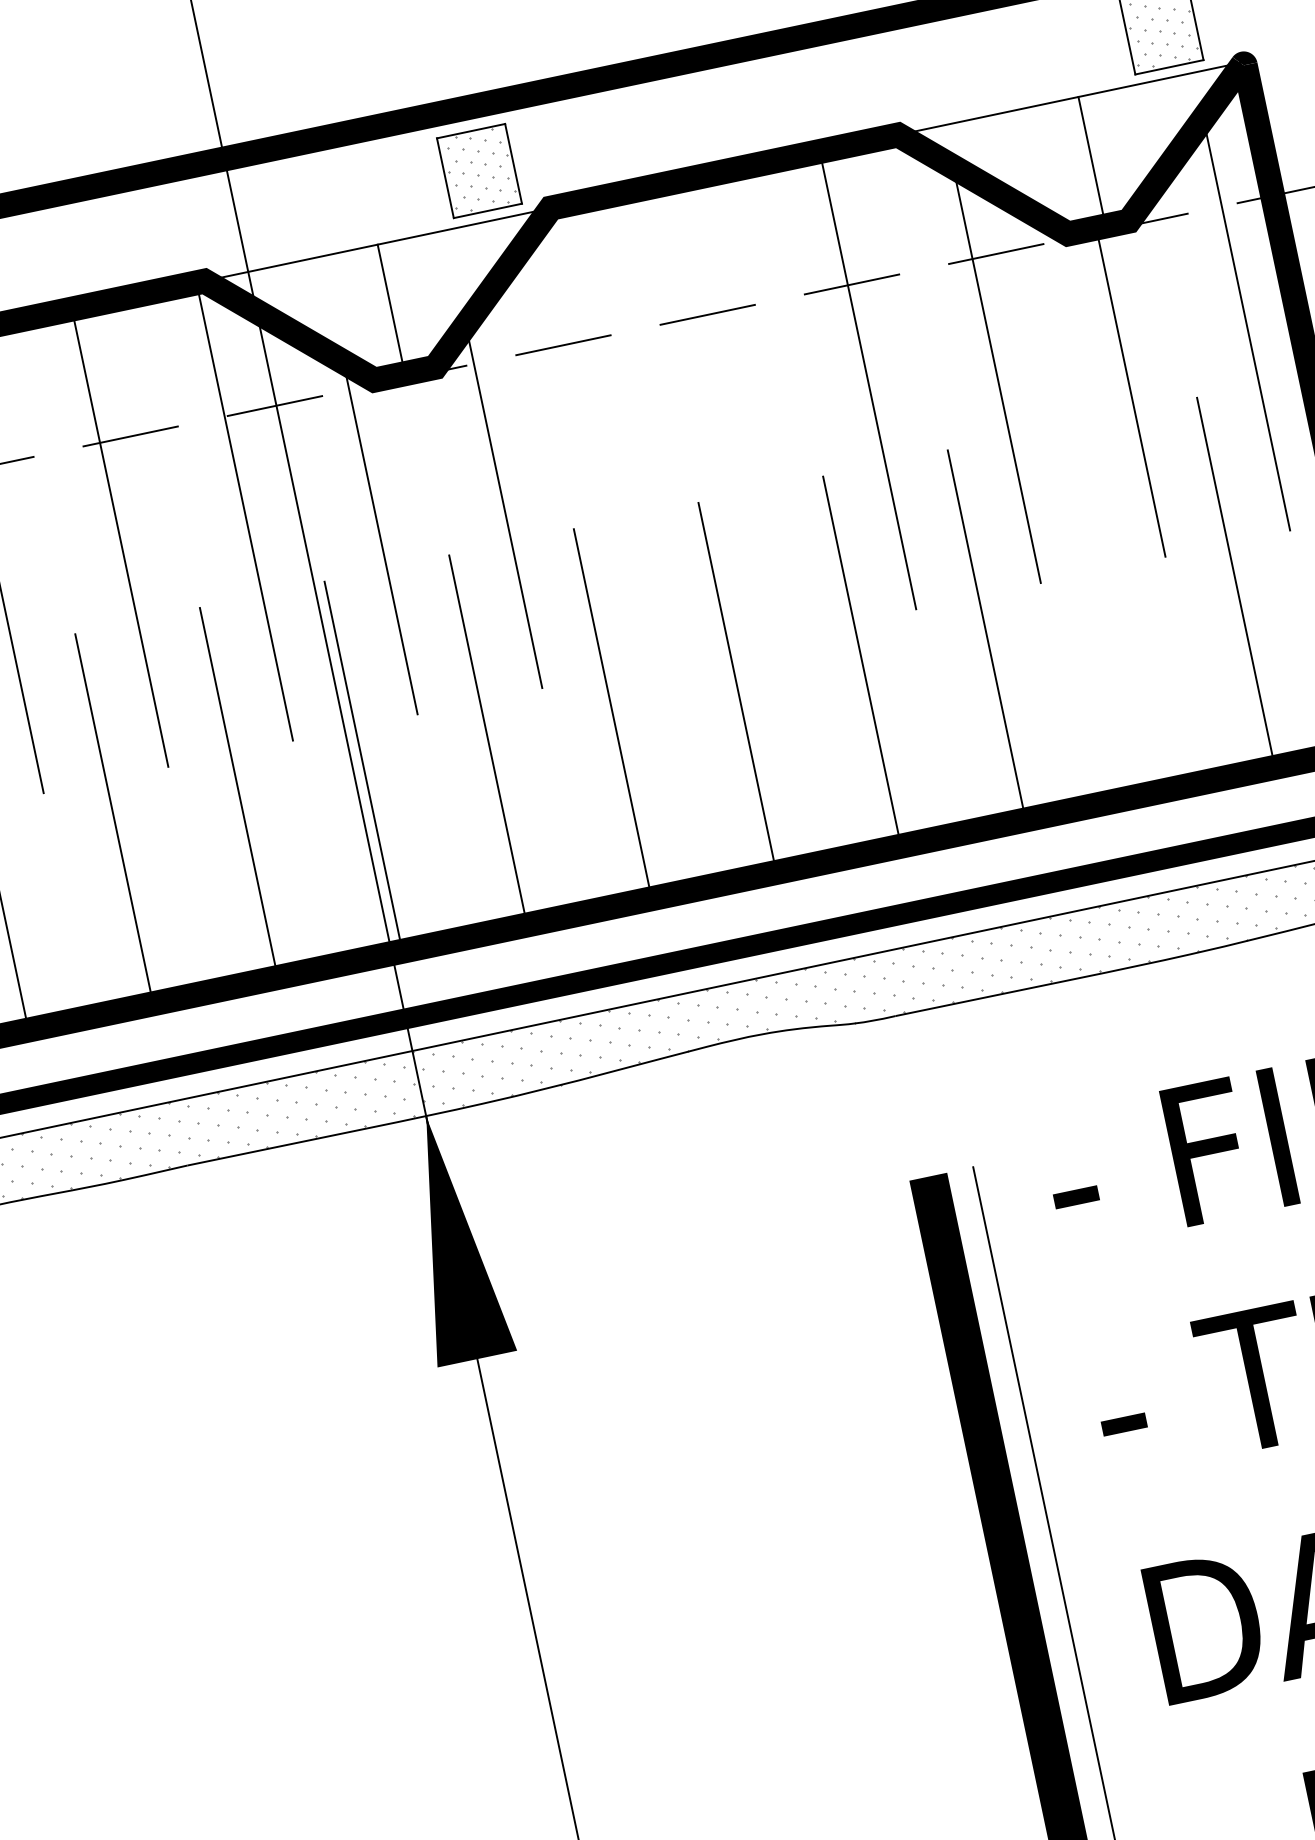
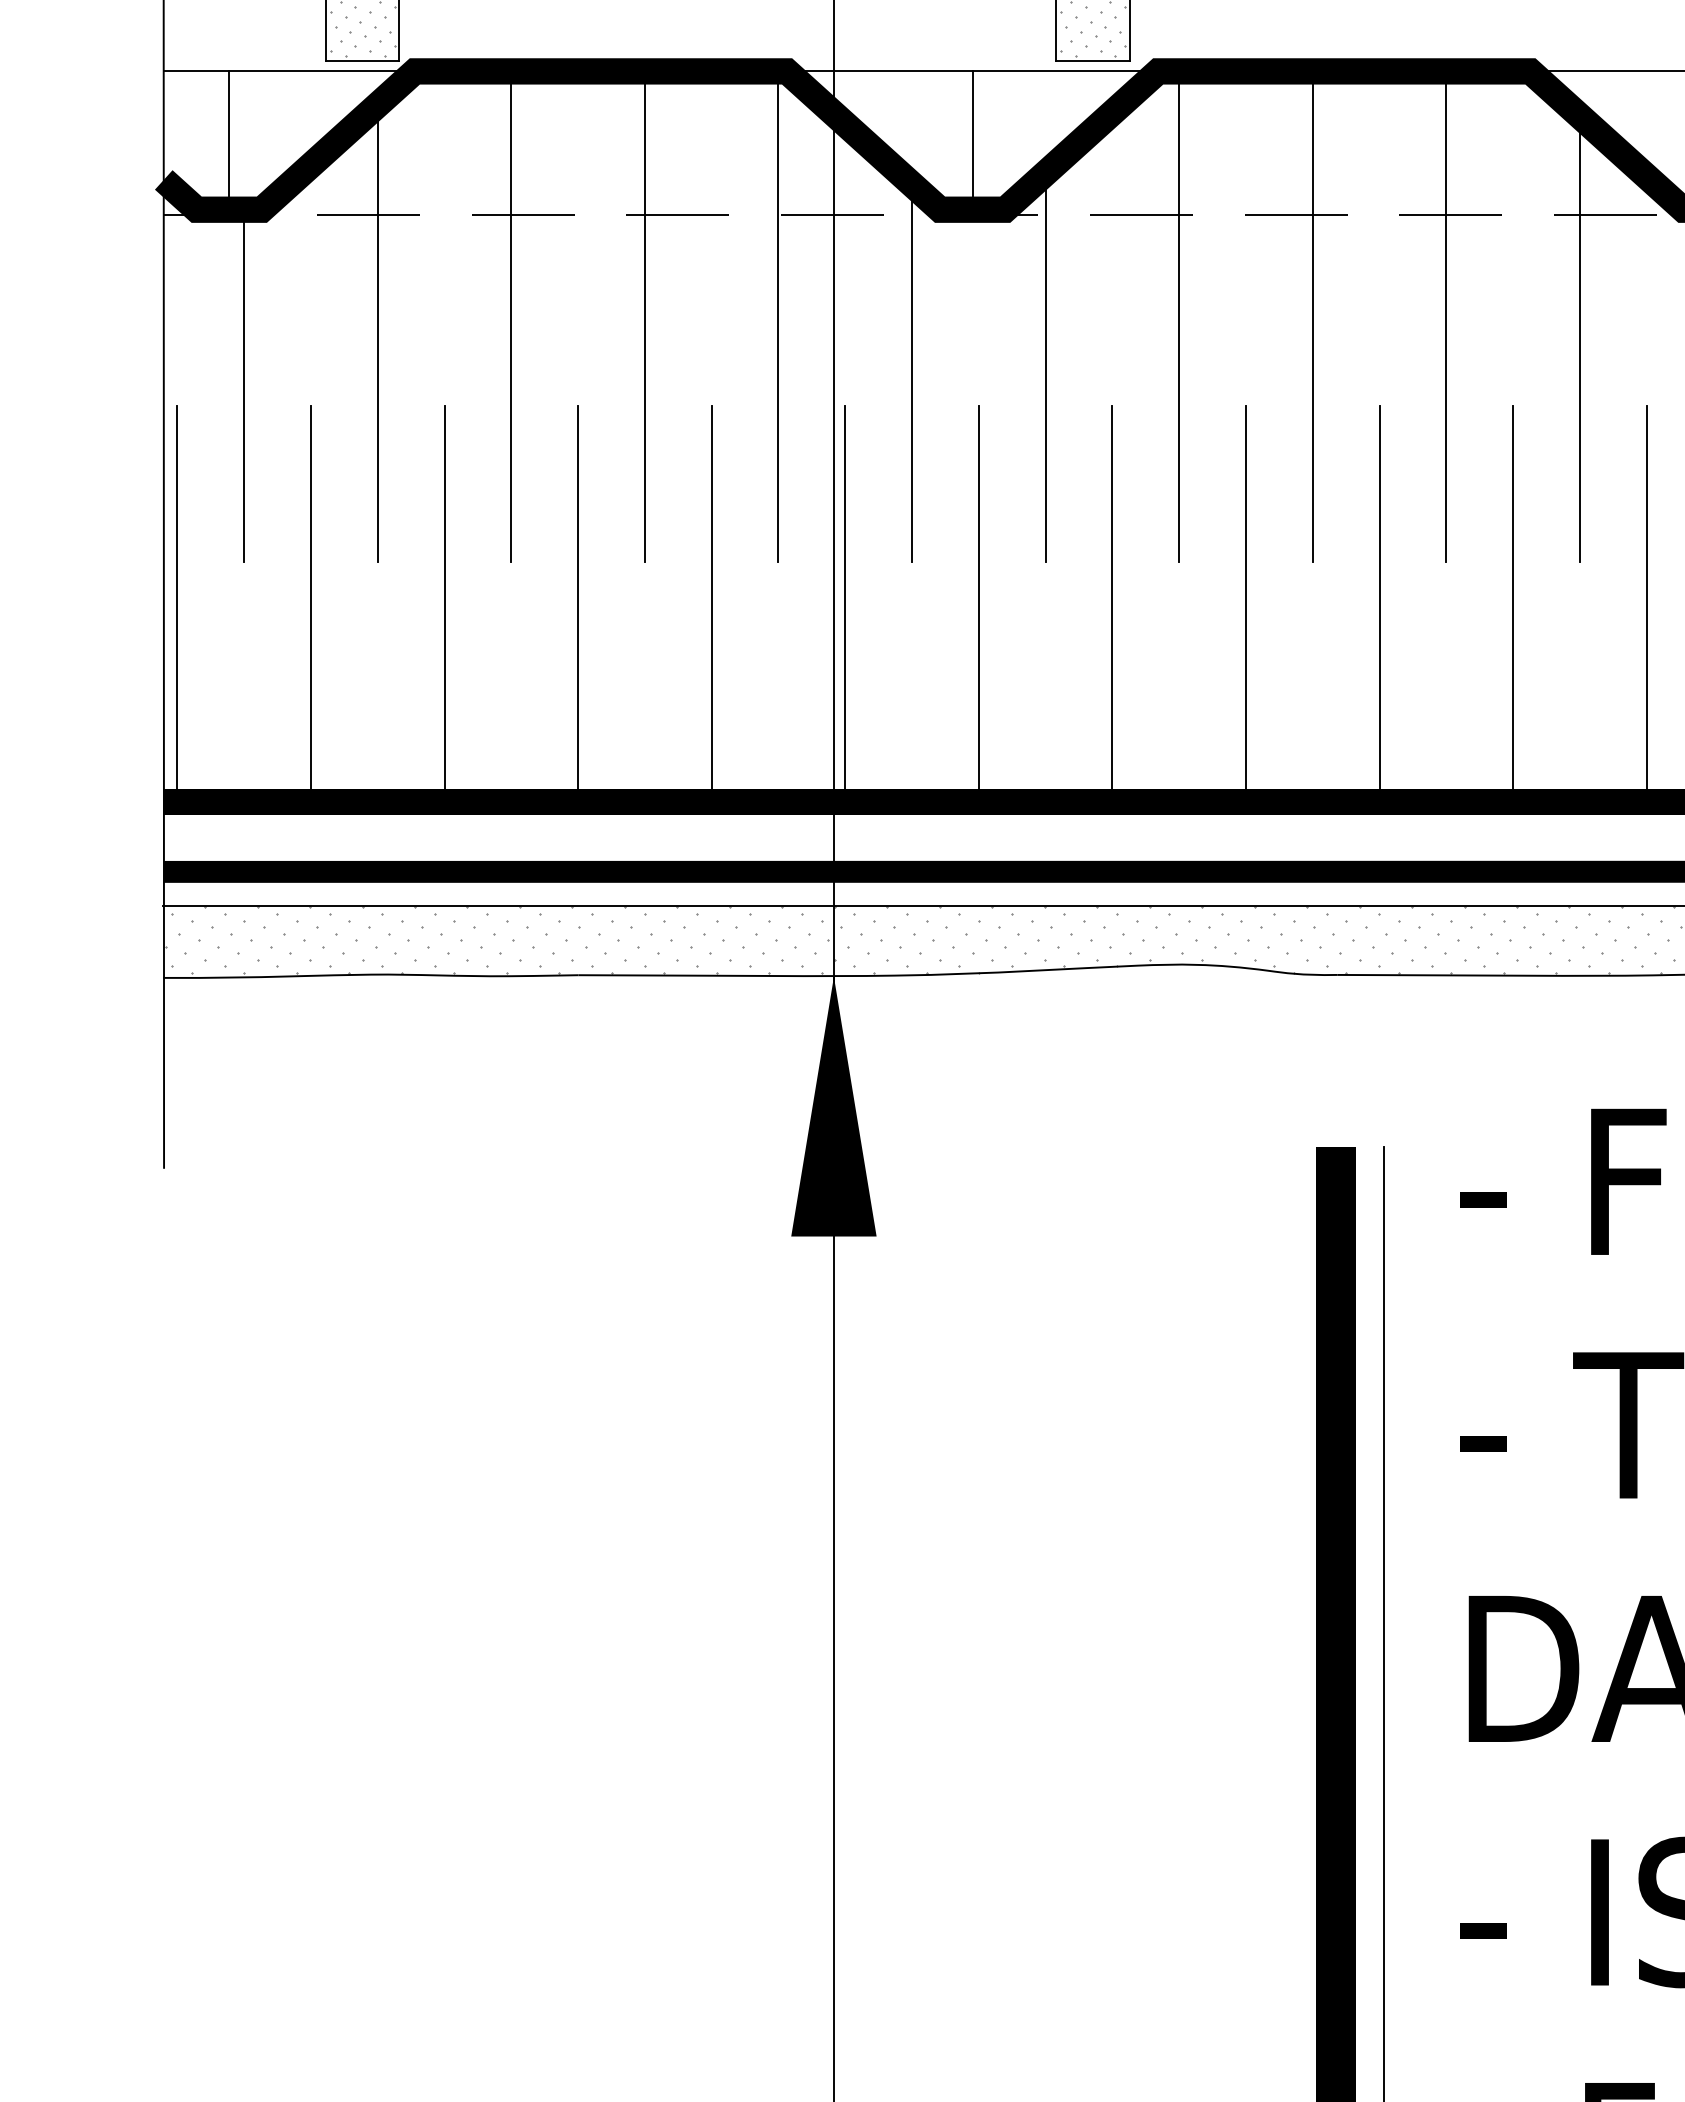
line: (743, 406) -> (1312, 316), added
line: (618, 432) -> (1179, 316), added
line: (1111, 608) -> (1646, 603), added

